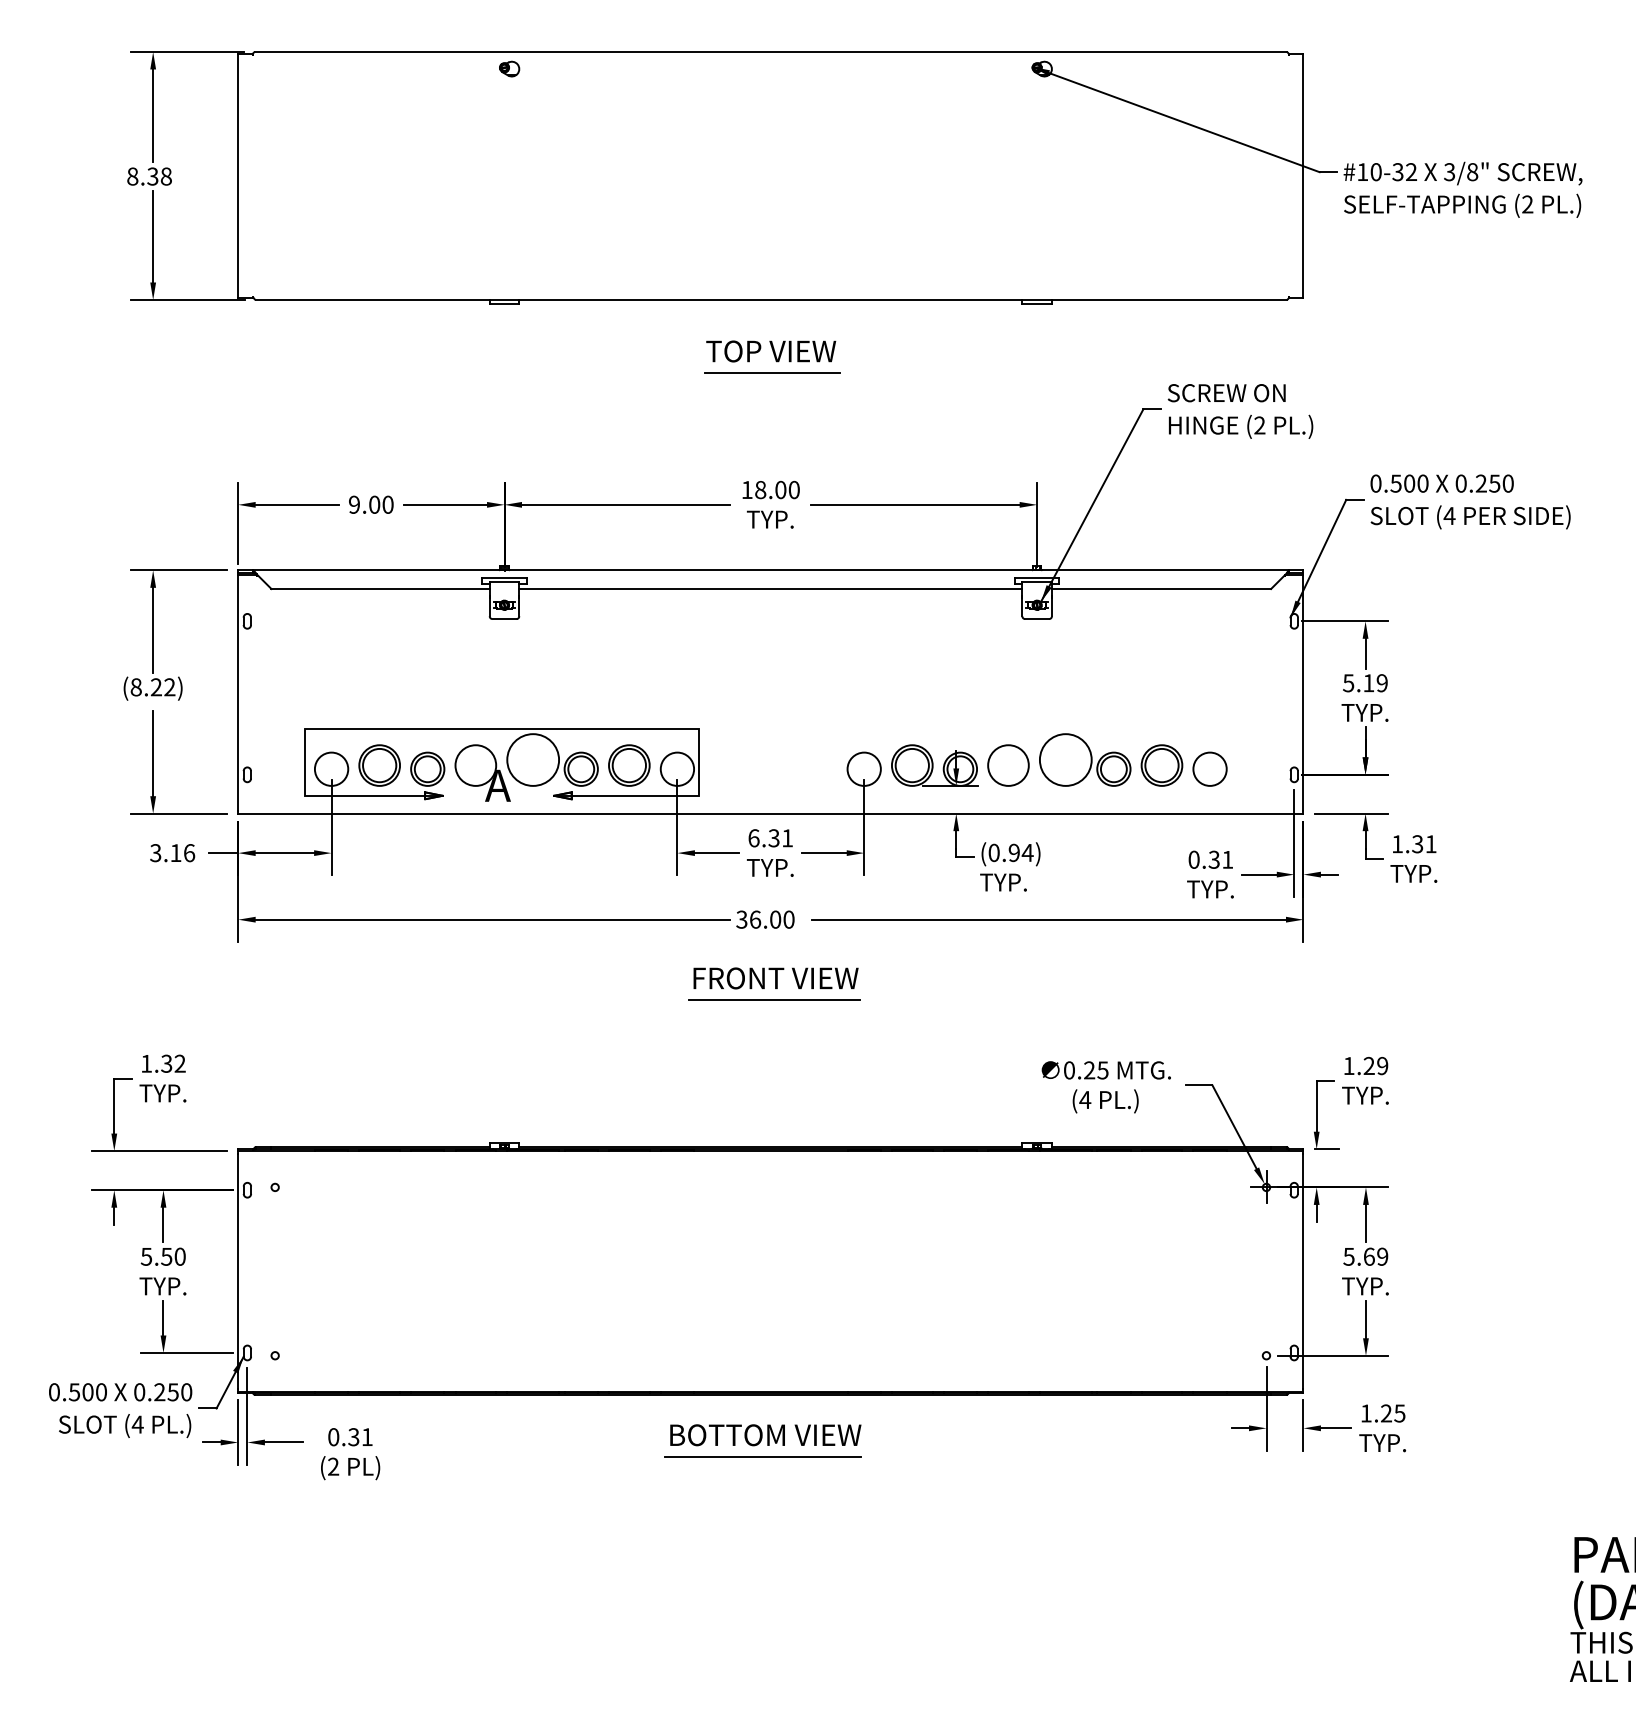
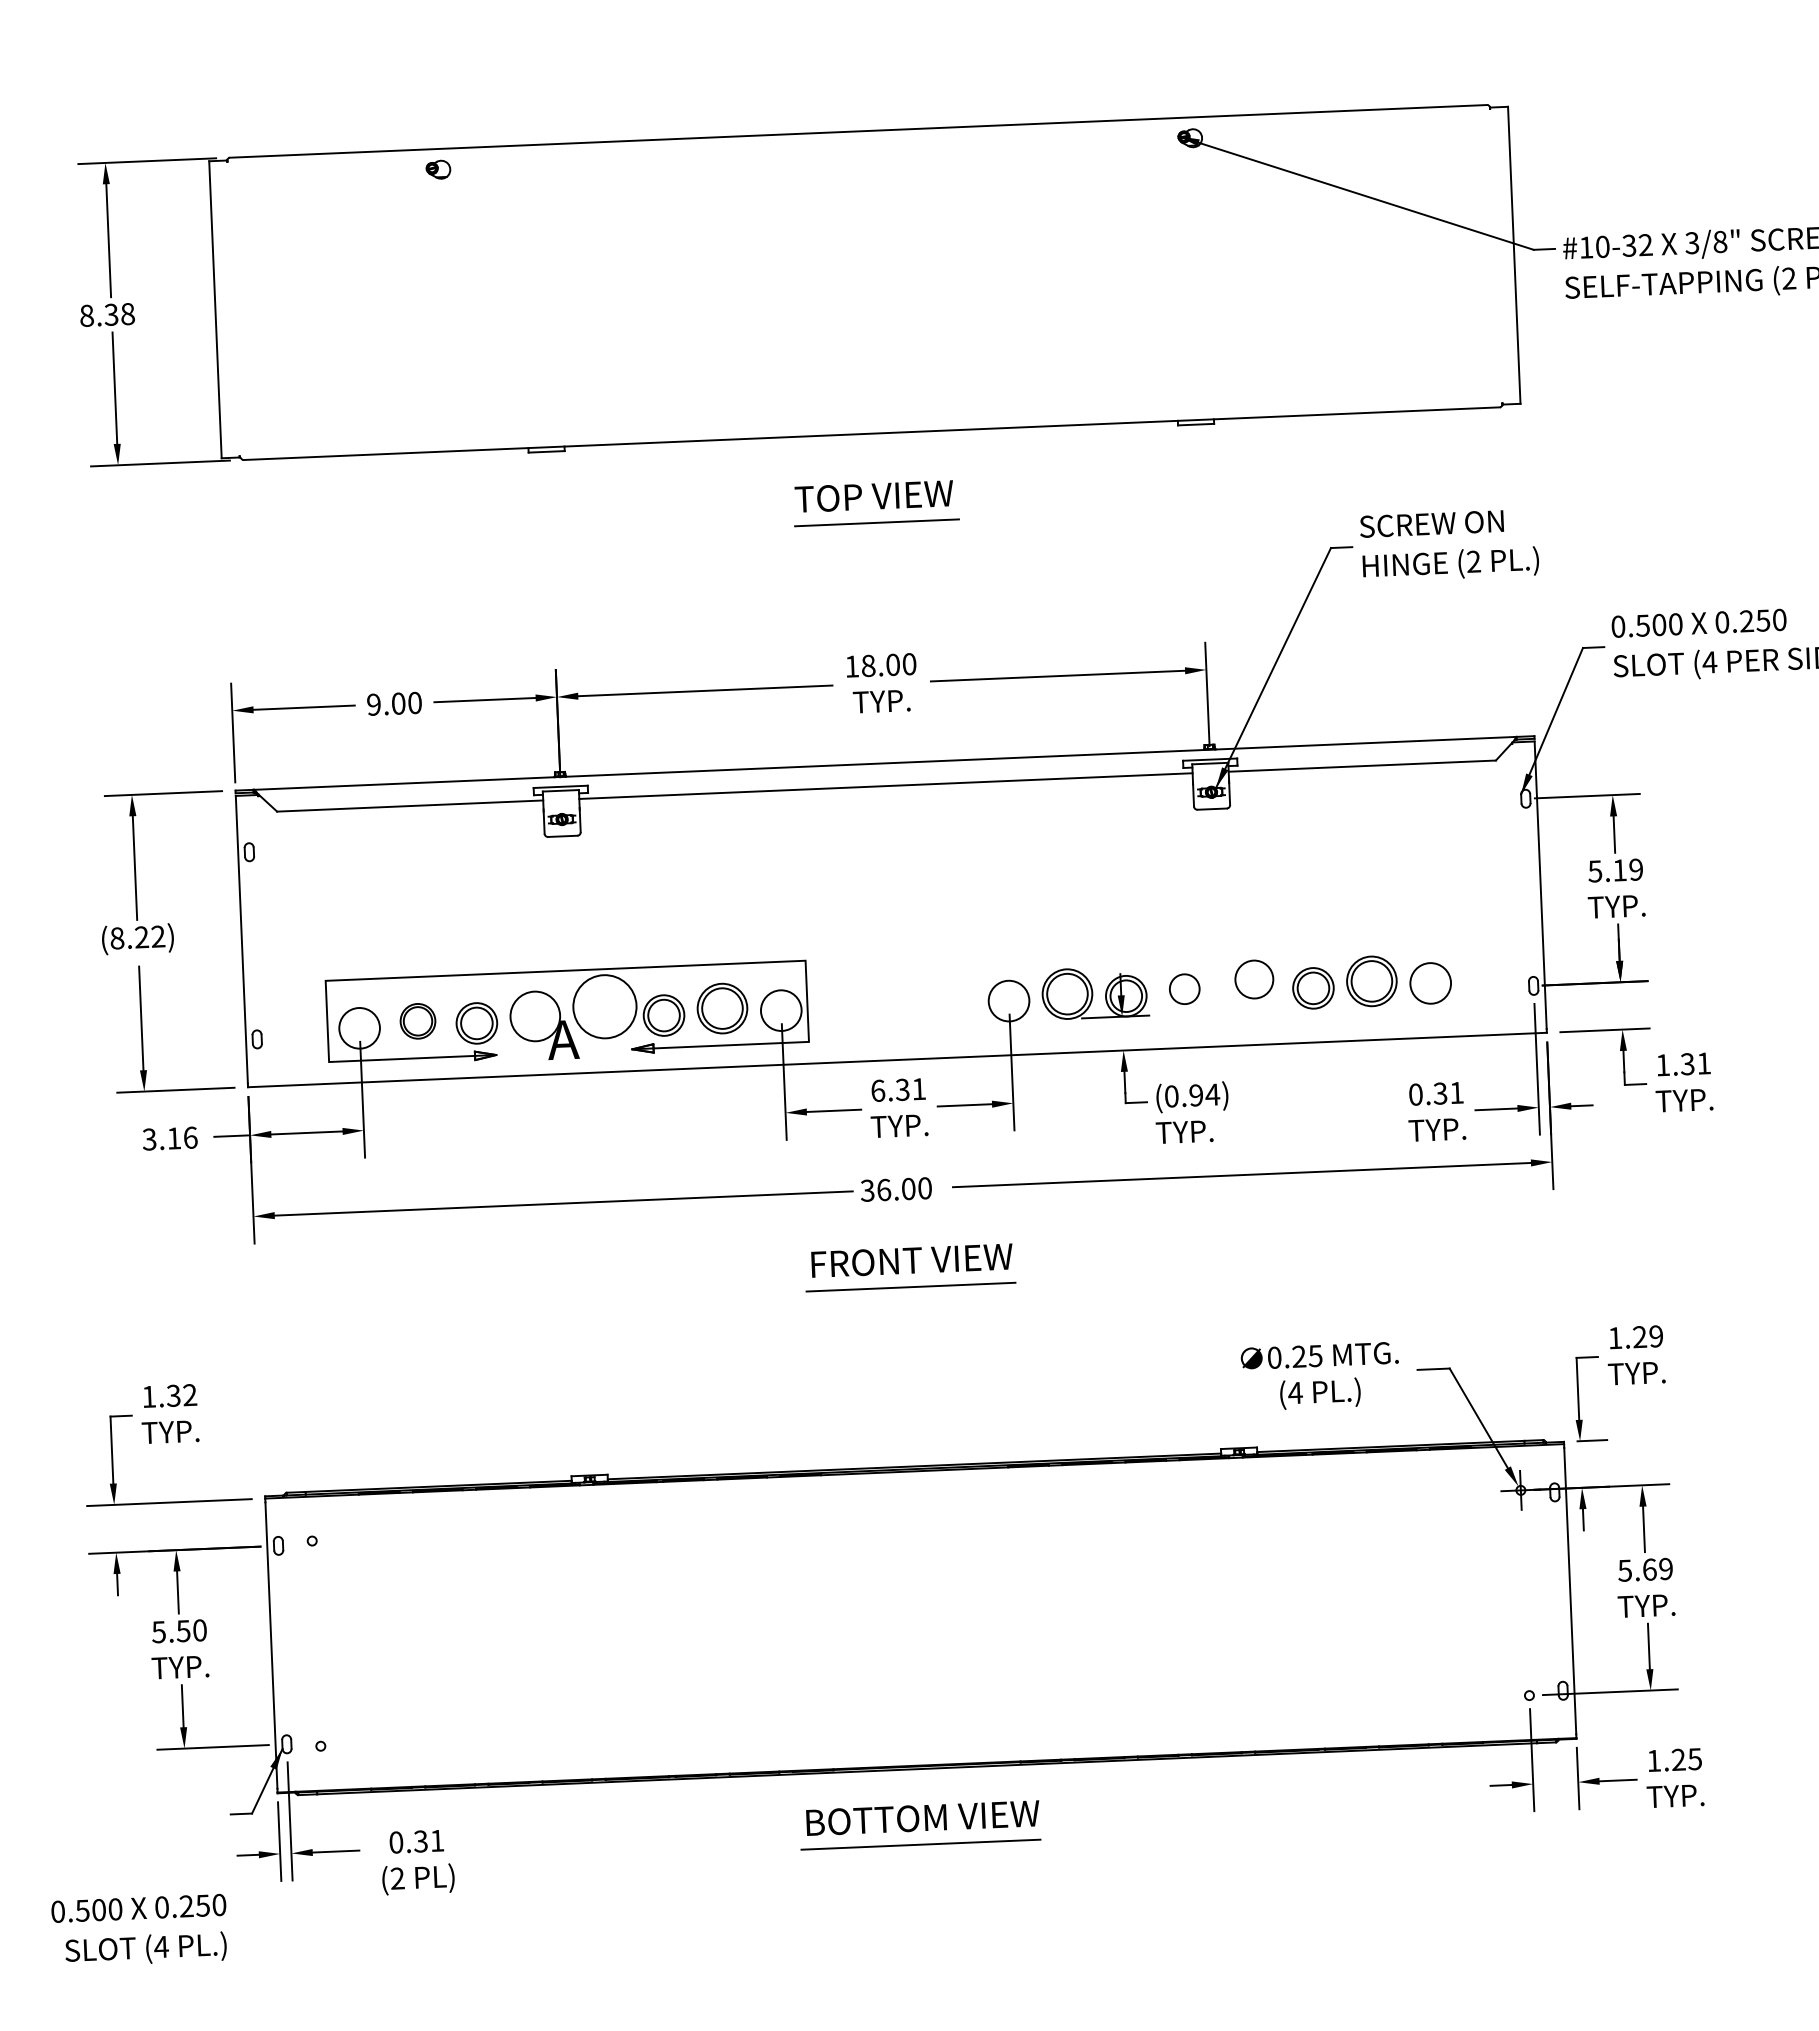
part: (509, 68) -> (438, 169), moved
circle: (1065, 759) -> (1253, 978), size x0.6
part: (379, 765) -> (417, 1021), size x0.7
circle: (1008, 765) -> (1184, 989), size x0.6
text: (120, 1410) -> (139, 1930), moved

